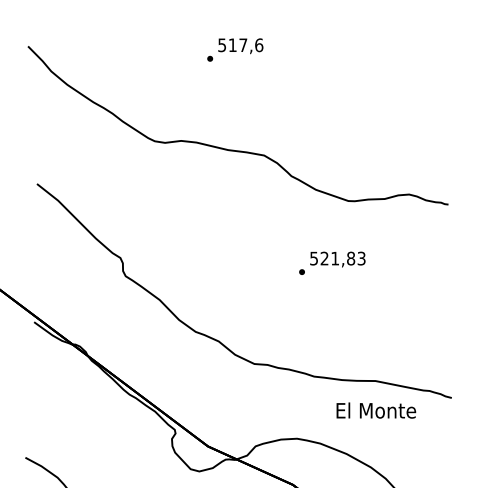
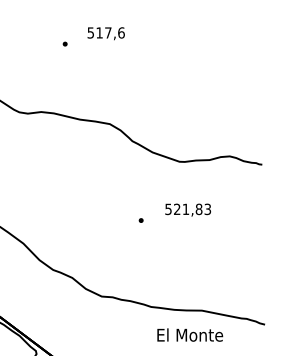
text: (240, 46) -> (105, 33), moved
text: (337, 259) -> (187, 210), moved
text: (376, 410) -> (190, 335), moved

